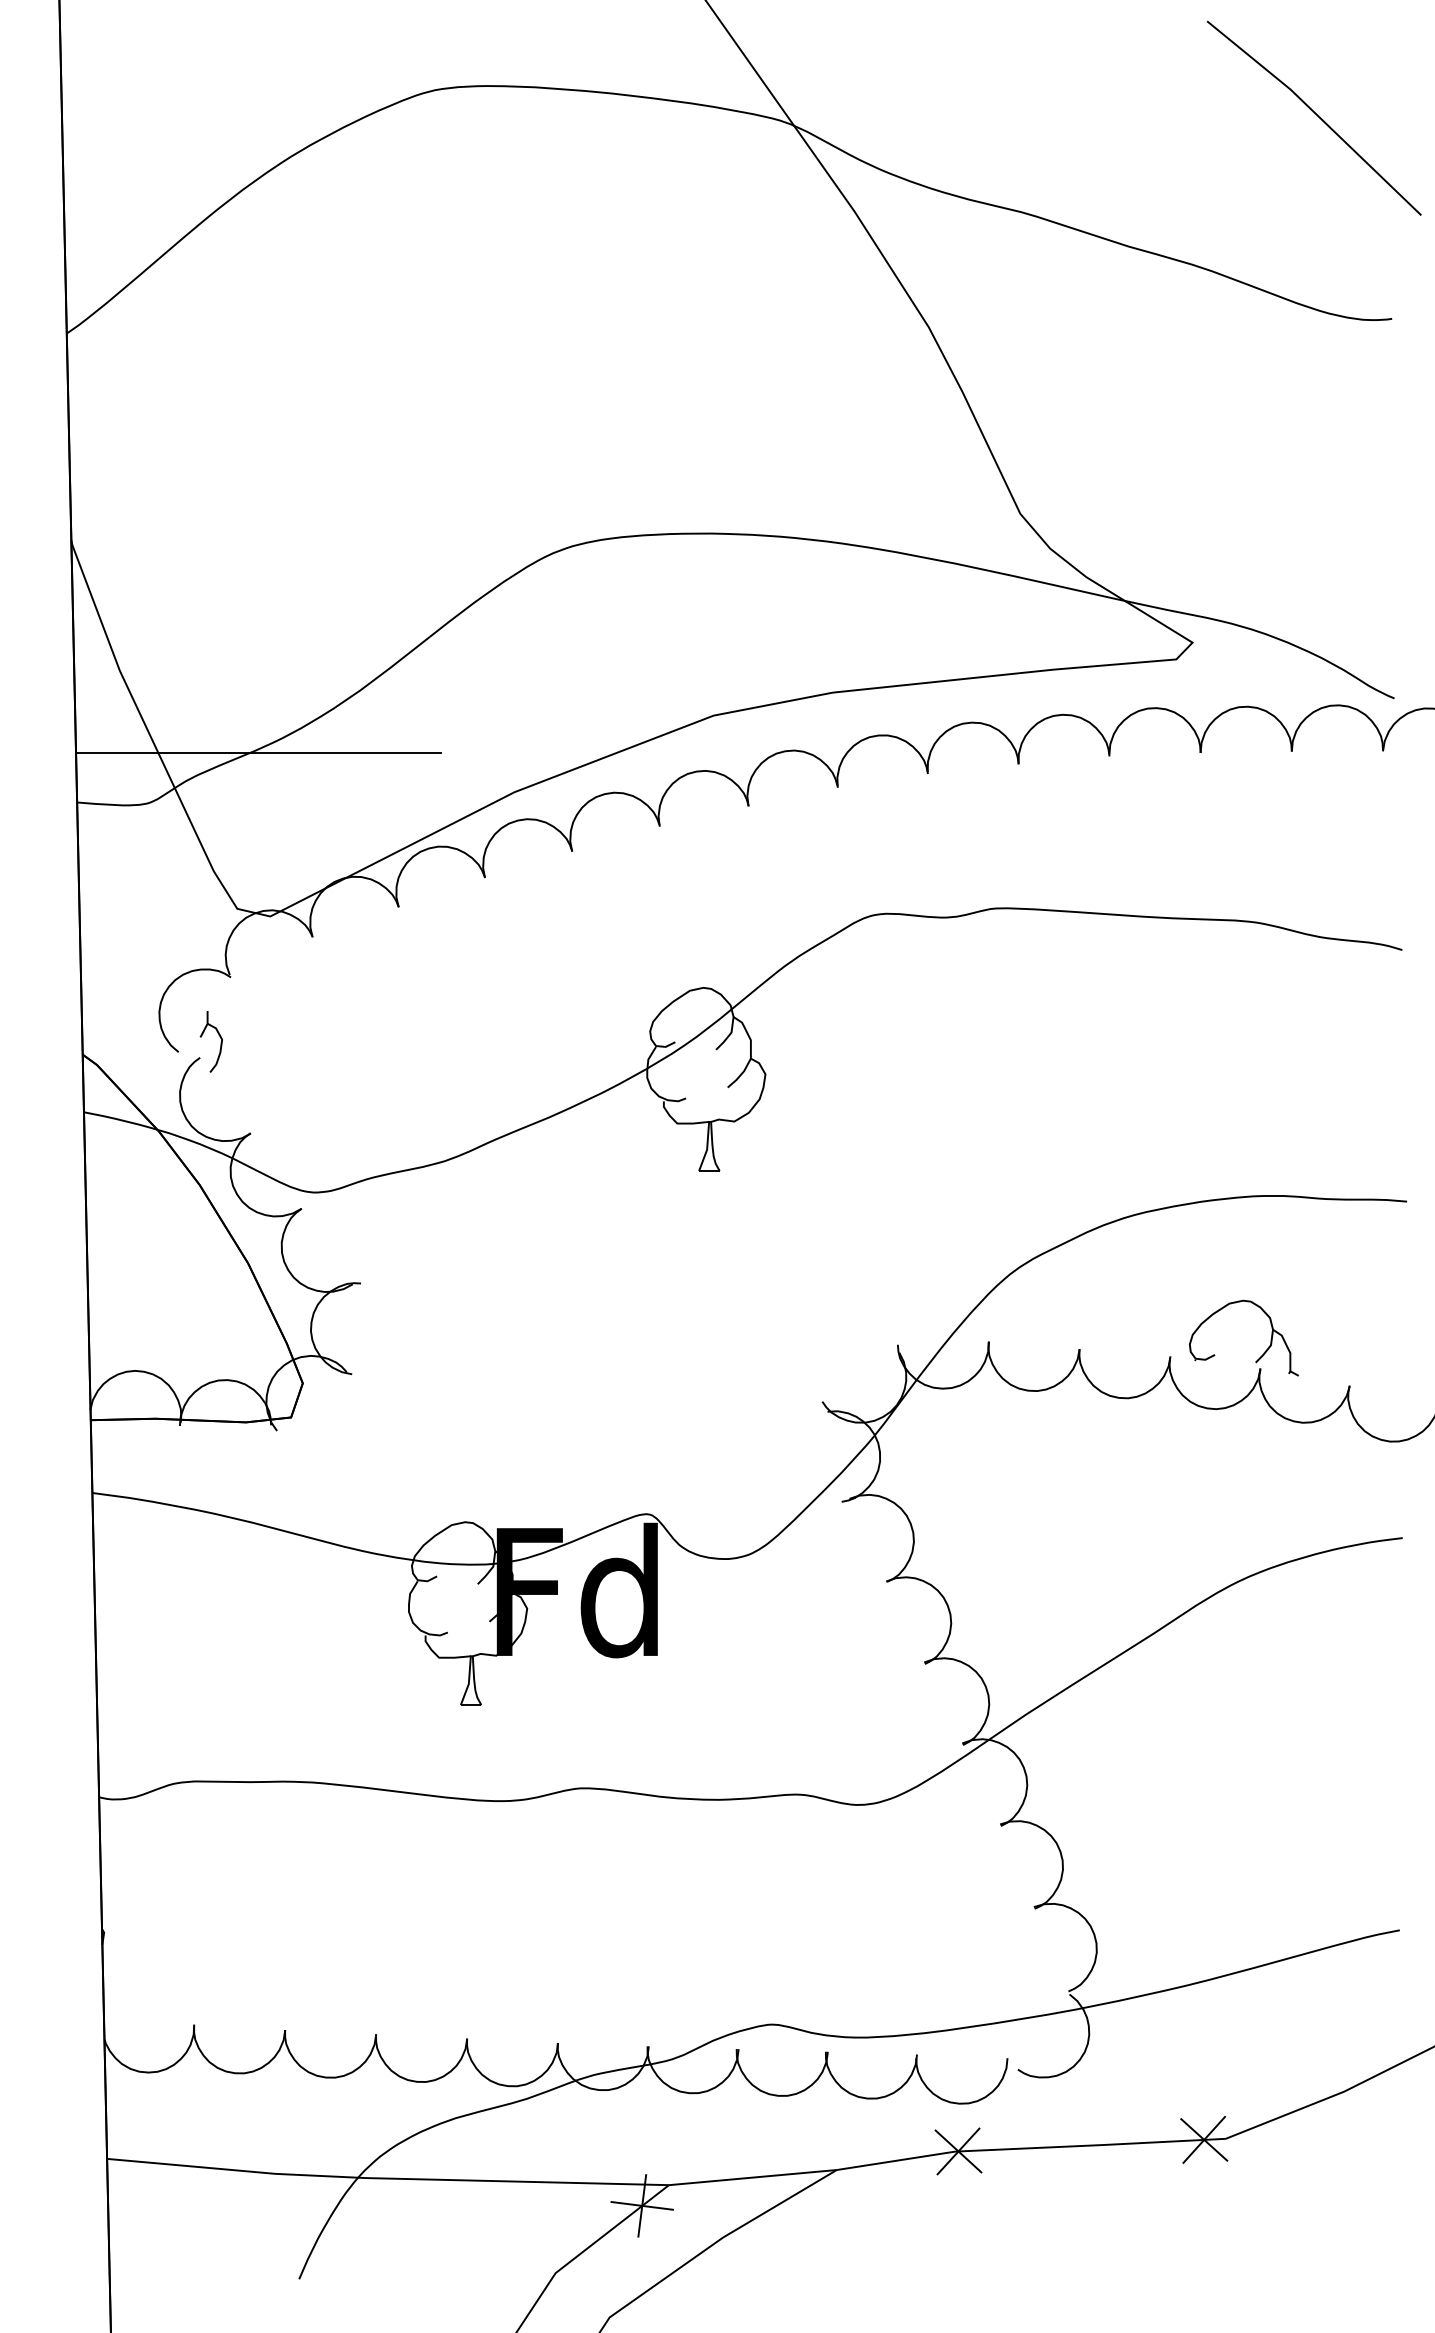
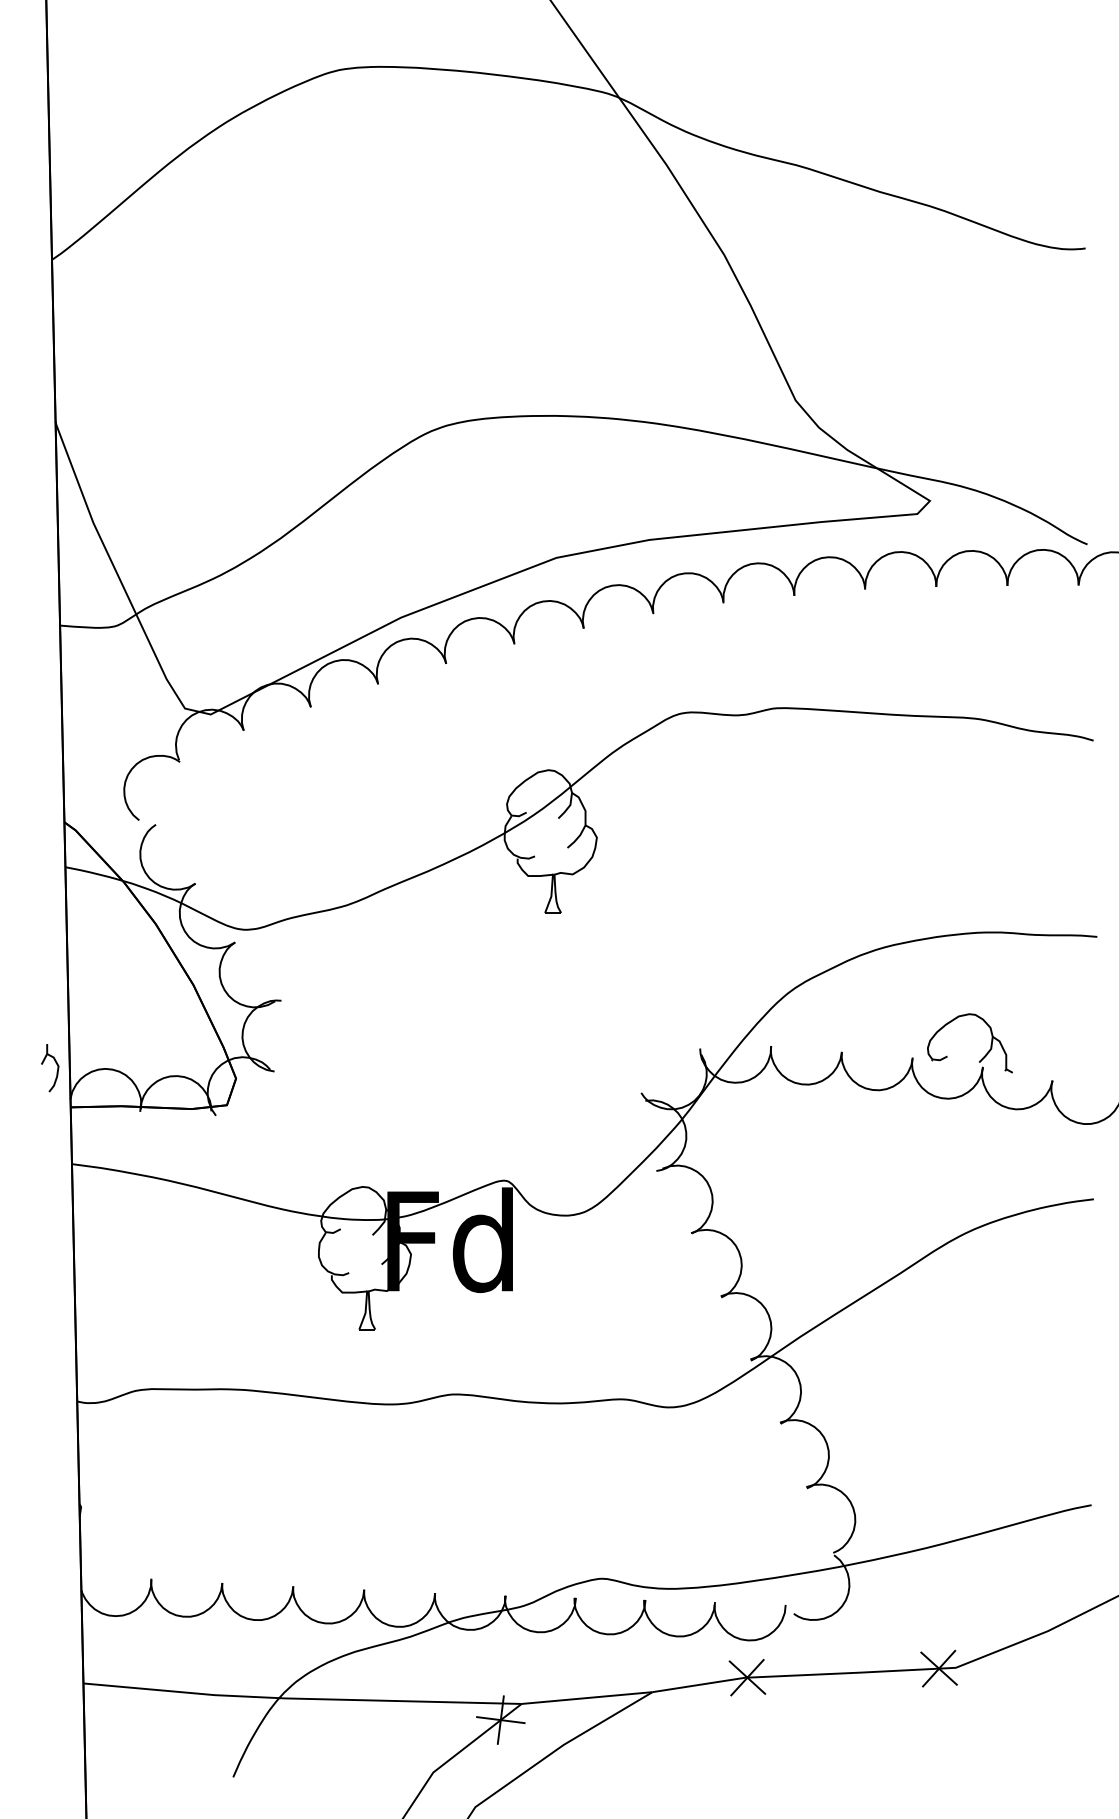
line: (1316, 115) -> (1026, 89), removed
line: (258, 752) -> (201, 586), removed
part: (201, 1037) -> (42, 1064), moved

